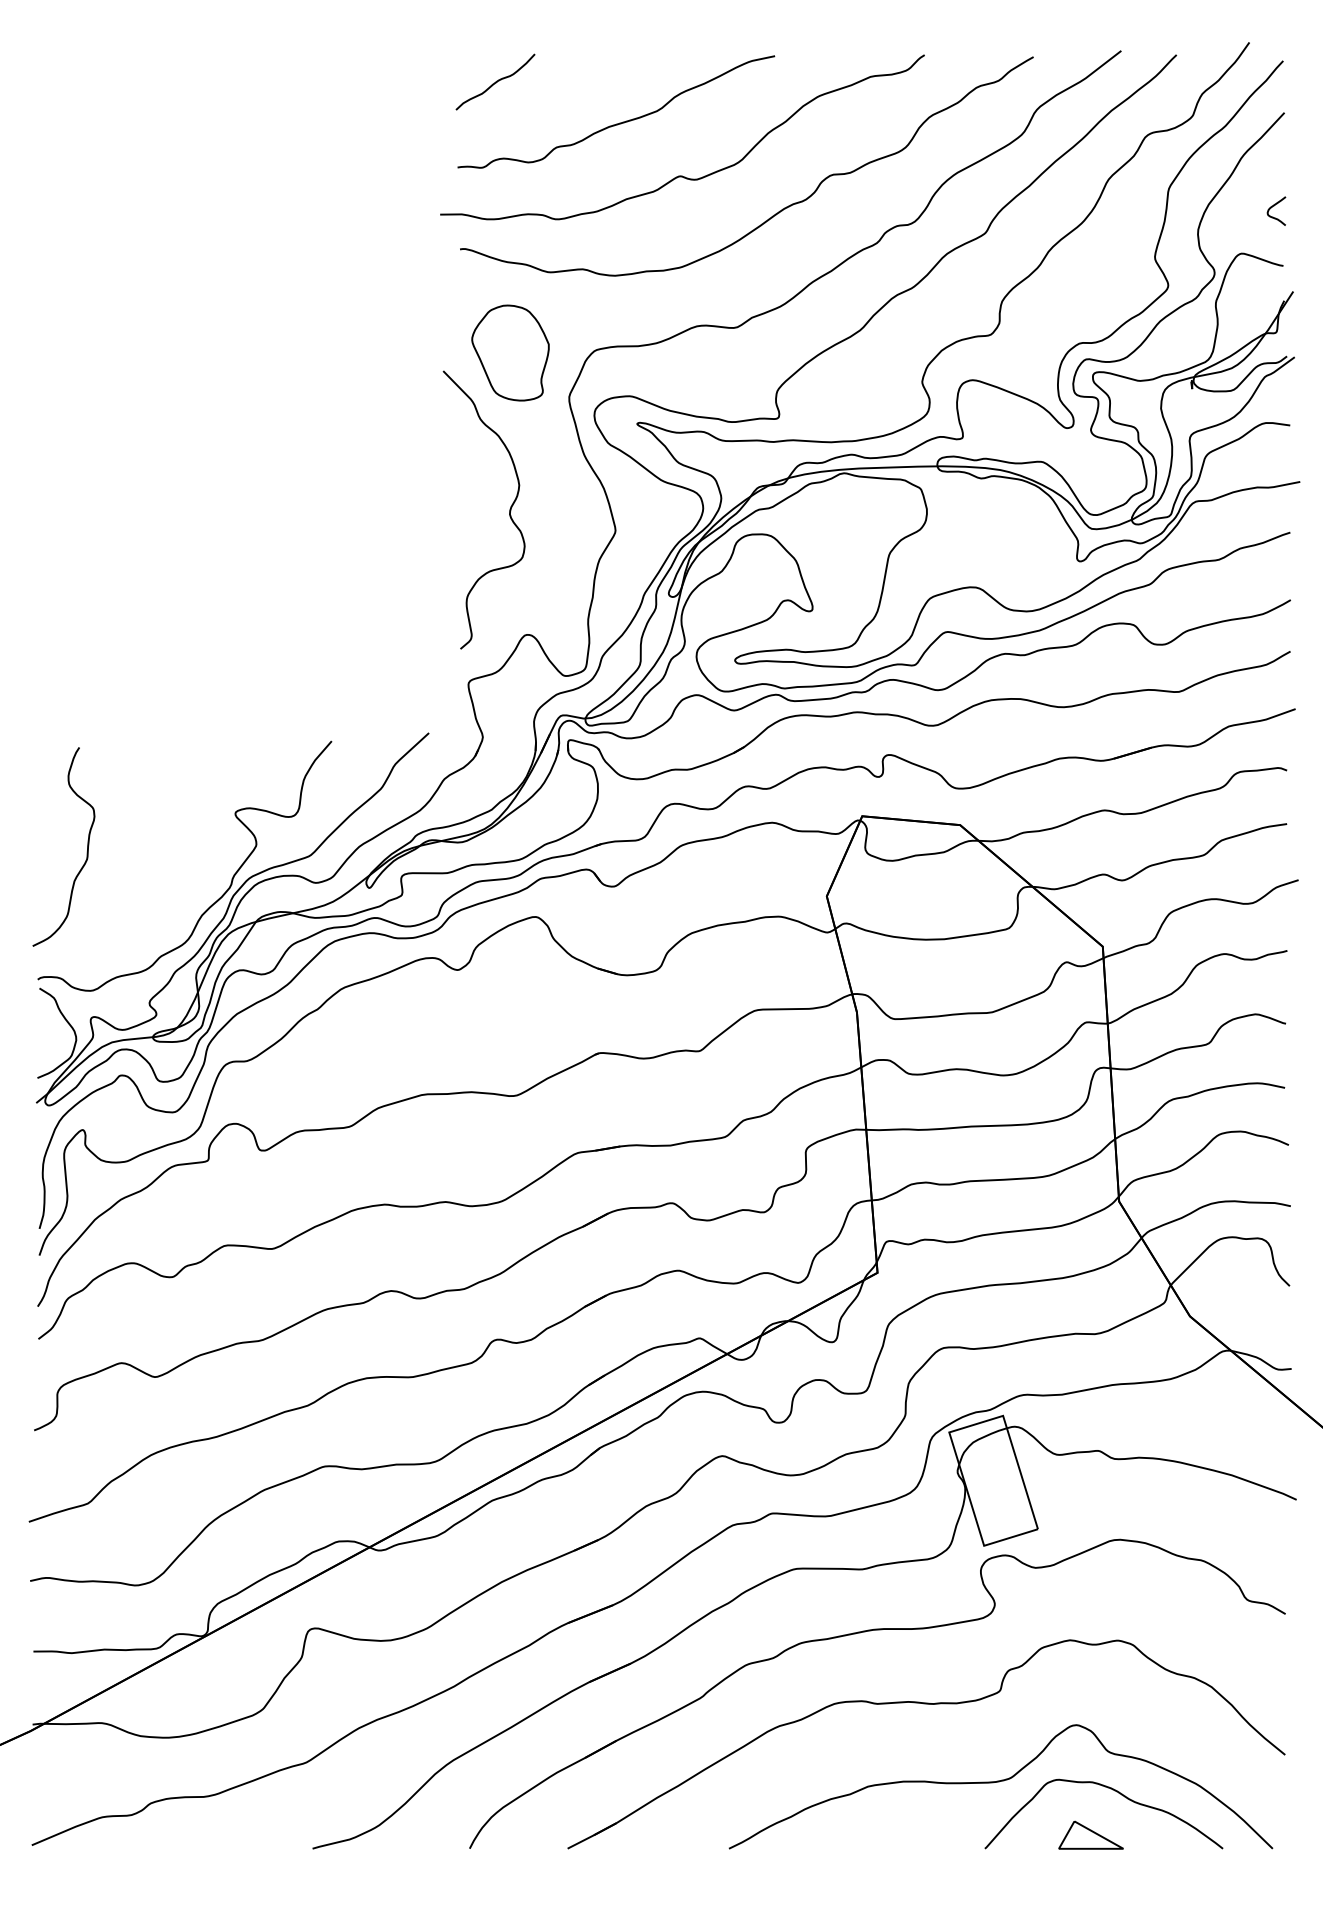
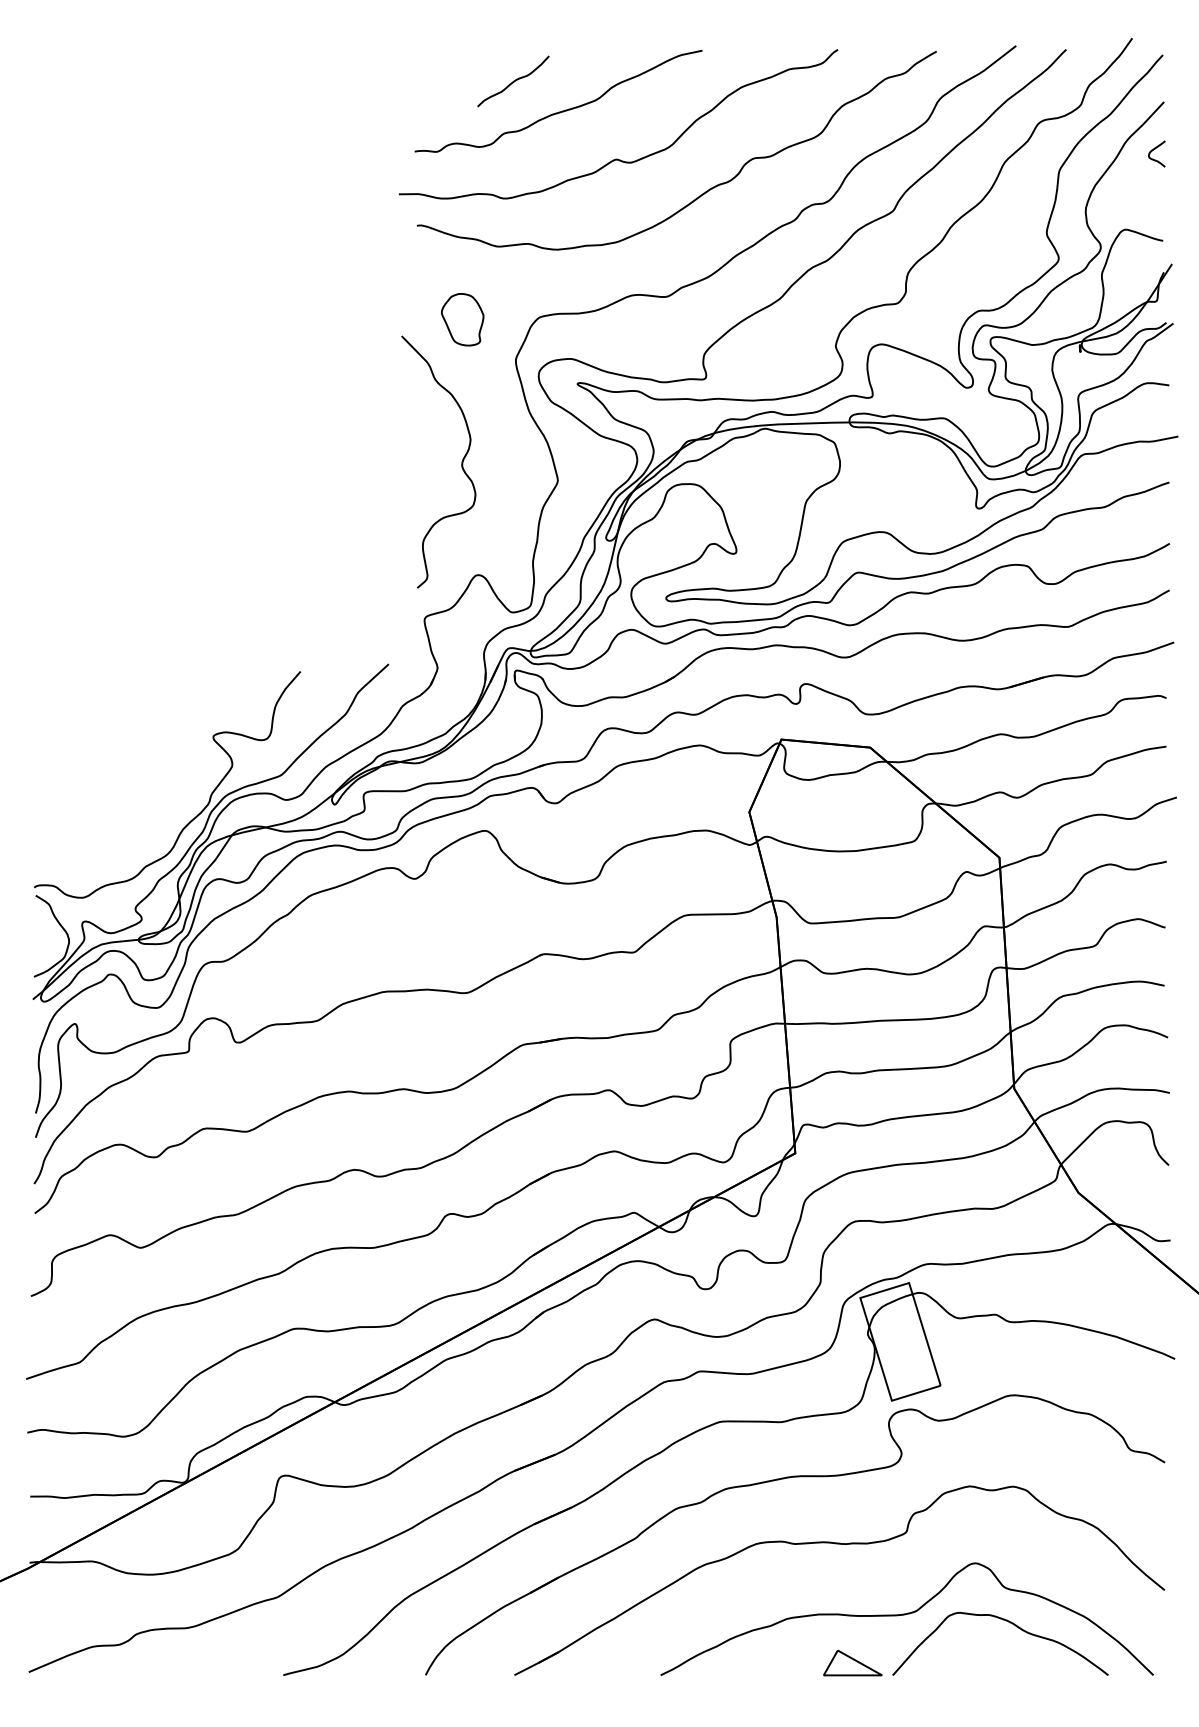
curve: (495, 81) -> (513, 80), moved
curve: (1274, 206) -> (1155, 149), moved
part: (510, 352) -> (462, 319), size x0.6
curve: (86, 852) -> (78, 772), removed
part: (1090, 1834) -> (852, 1662), moved

